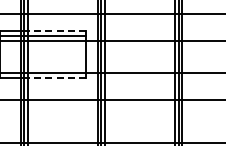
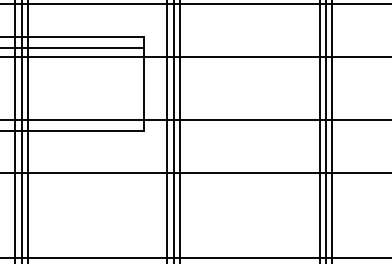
line: (56, 30) -> (85, 36), dashed -> solid
line: (56, 78) -> (85, 131), dashed -> solid

